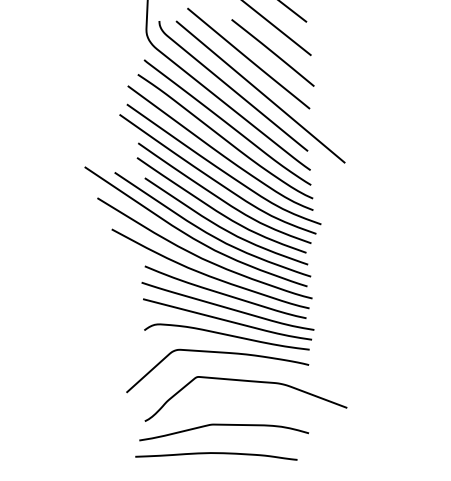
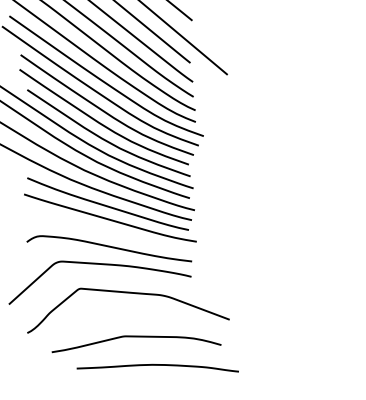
curve: (226, 319) -> (108, 231), removed
curve: (224, 425) -> (136, 337), moved
curve: (218, 454) -> (159, 366), moved

